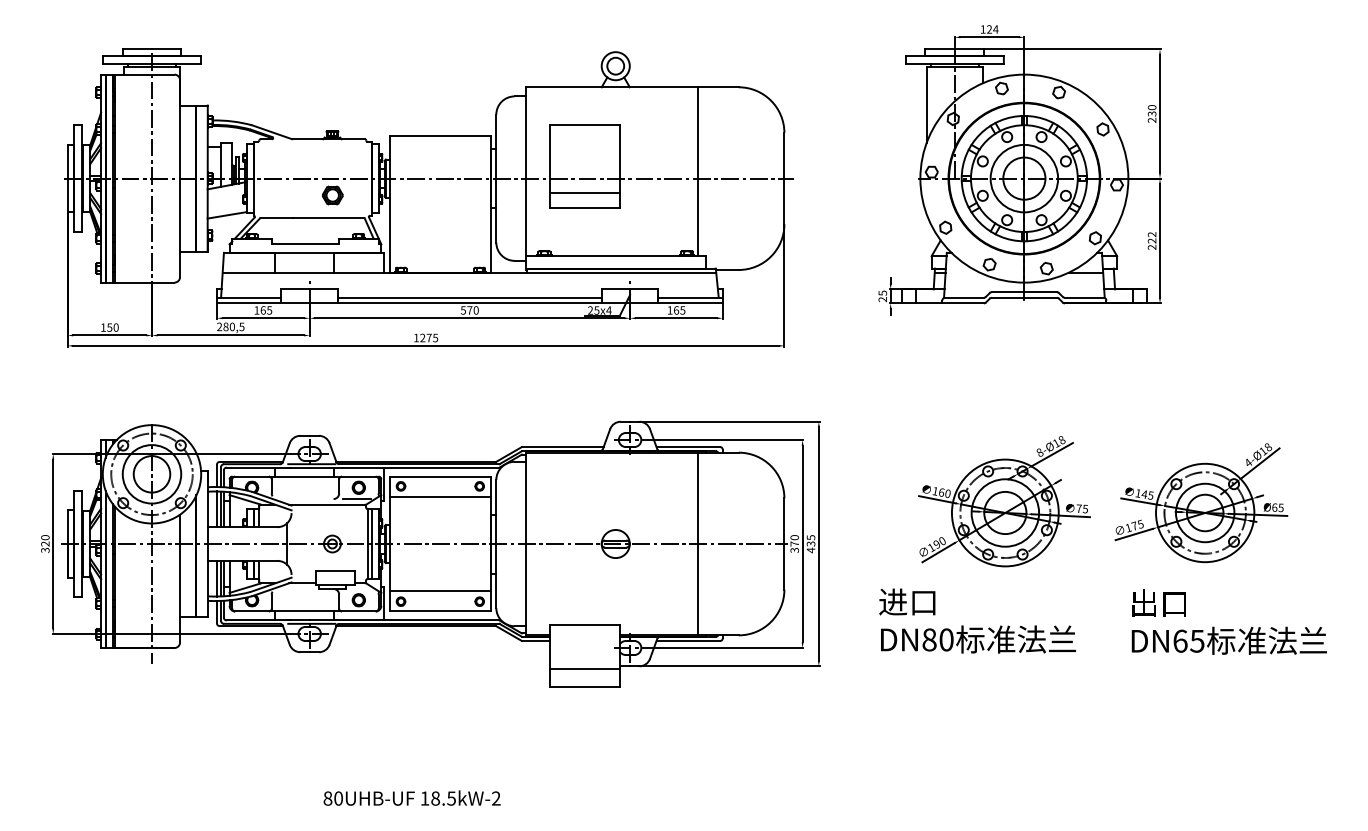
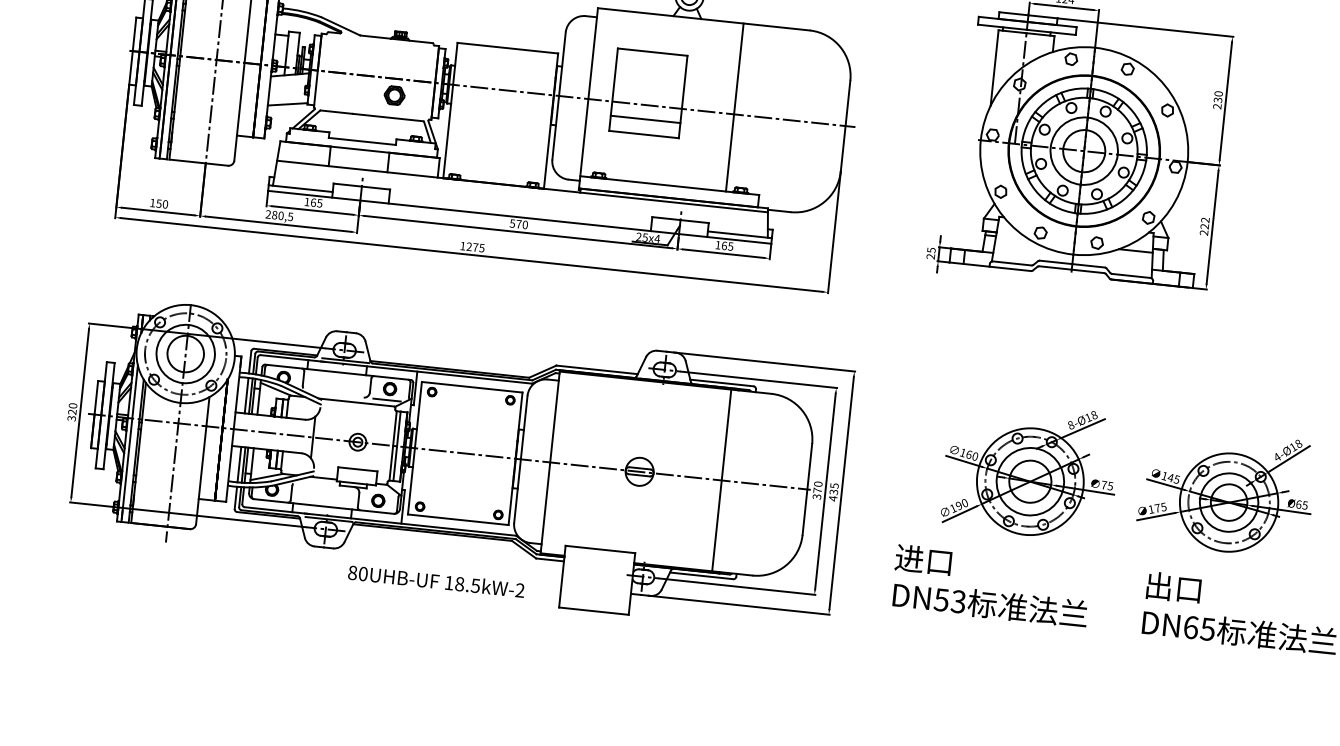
line: (698, 171) -> (735, 107), moved
line: (469, 297) -> (519, 211), removed
line: (439, 497) -> (469, 407), removed
line: (439, 590) -> (459, 499), removed
text: (937, 639) -> (949, 600), DN80 -> DN53
line: (584, 669) -> (595, 593), removed
text: (411, 797) -> (435, 580), moved

